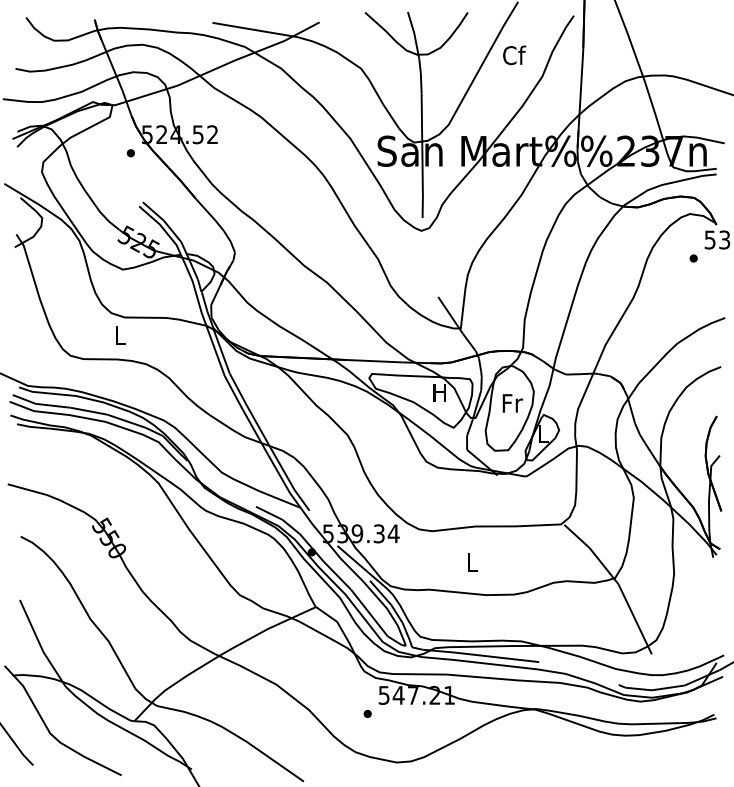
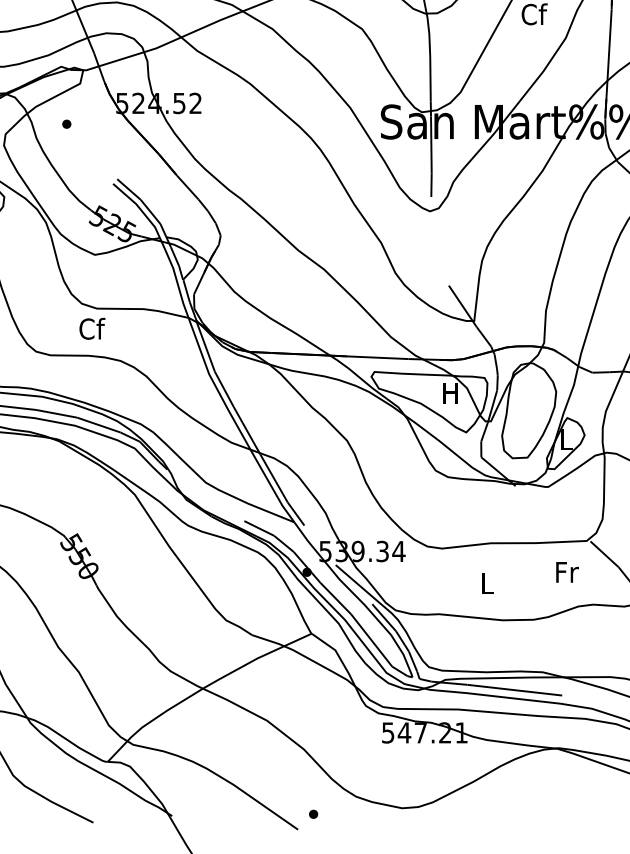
part: (130, 153) -> (66, 124), moved
text: (120, 335) -> (92, 328), L -> Cf
text: (512, 403) -> (567, 572), moved
part: (367, 713) -> (313, 813), moved

